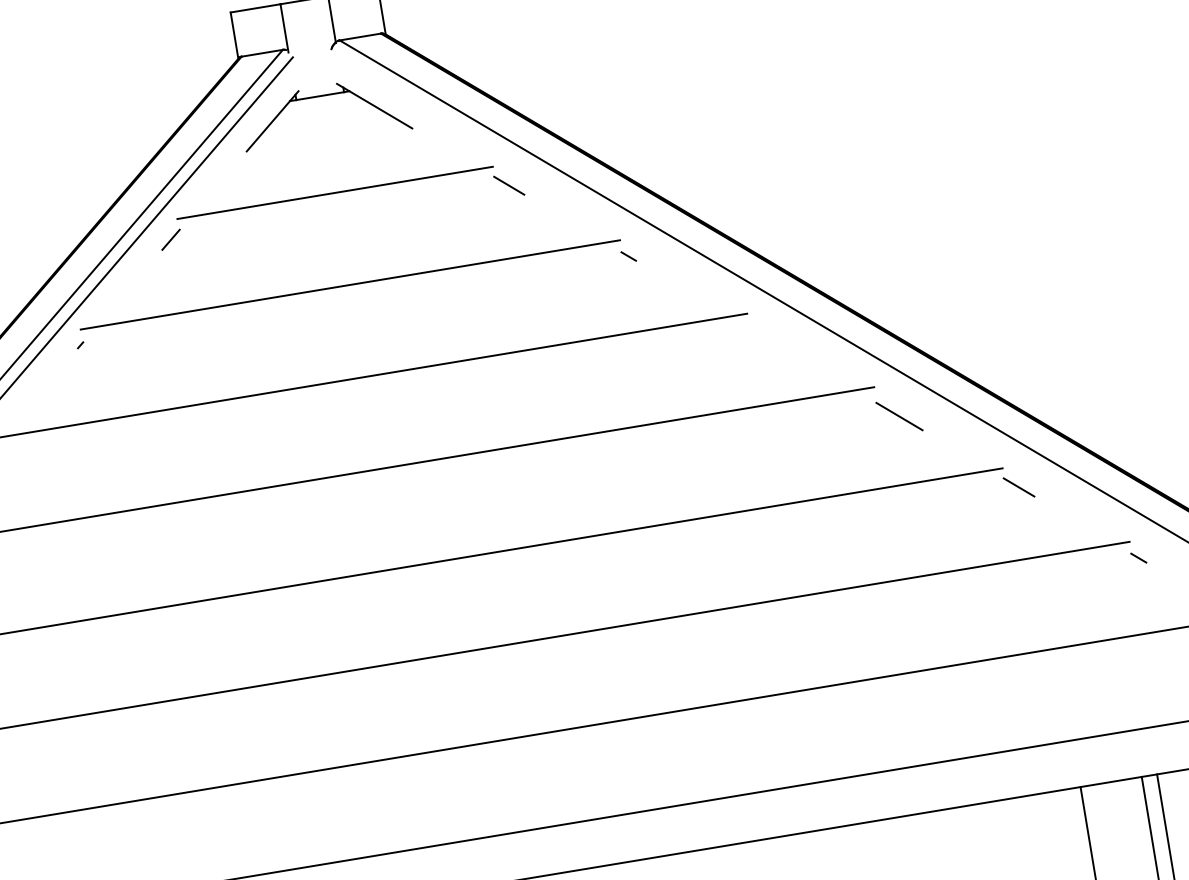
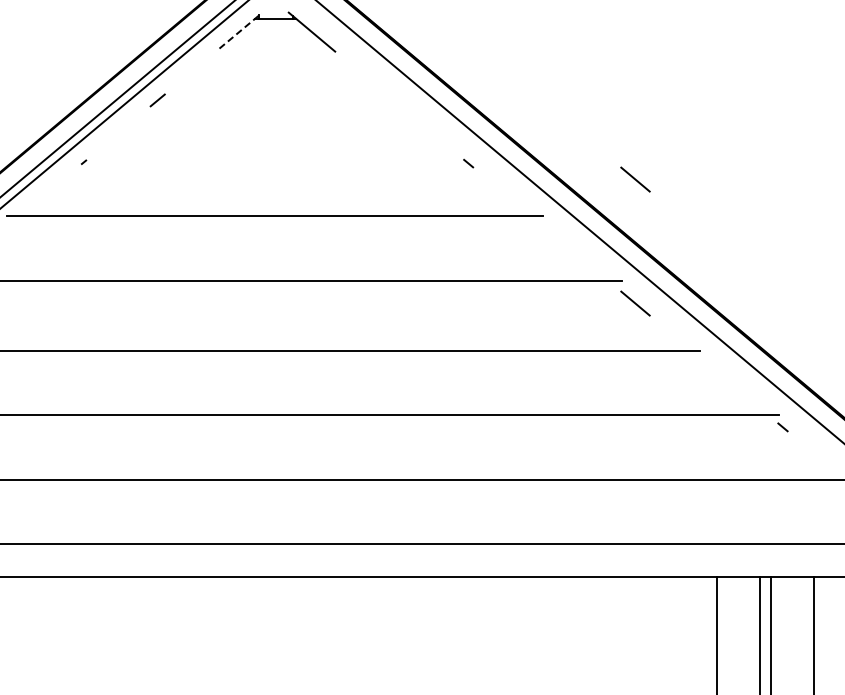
line: (272, 120) -> (240, 30), solid -> dashed
line: (508, 185) -> (394, 101), removed
line: (334, 192) -> (274, 86), removed
line: (870, 239) -> (635, 179), added
line: (349, 285) -> (274, 151), removed
line: (1018, 487) -> (708, 365), removed

